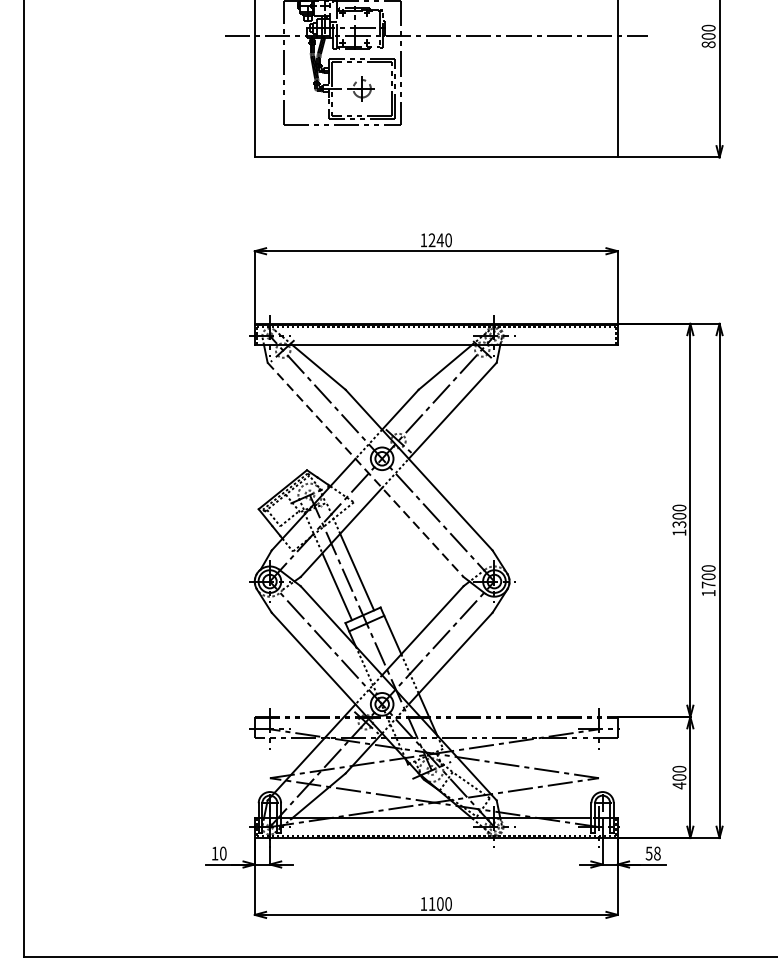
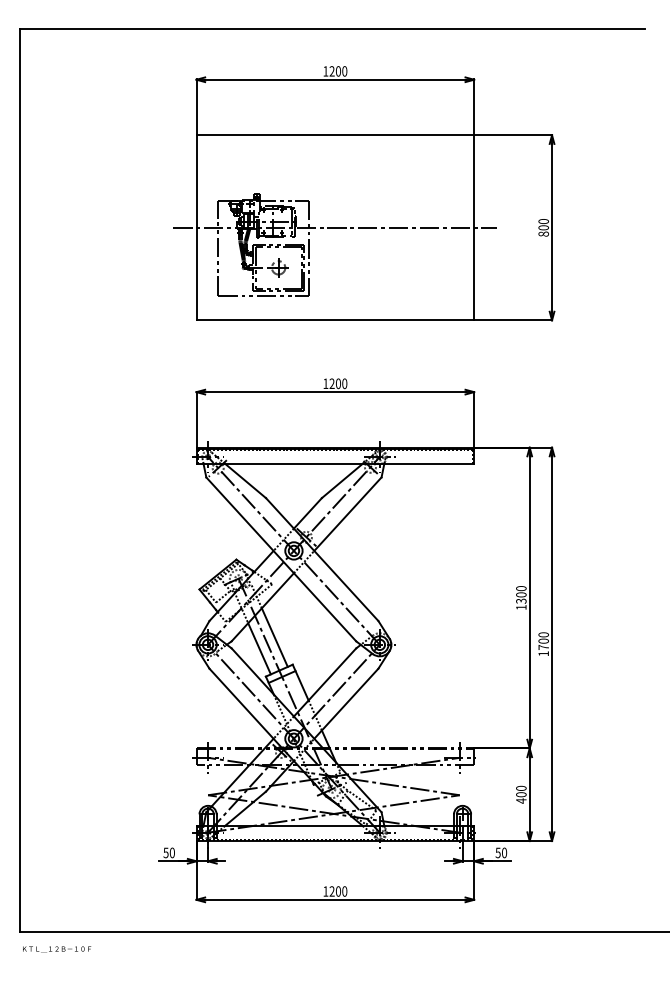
text: (440, 239) -> (338, 383), 1240 -> 1200
line: (365, 470) -> (281, 559), dashed -> solid
text: (214, 853) -> (165, 852), 10 -> 50
text: (657, 853) -> (504, 852), 58 -> 50
text: (431, 904) -> (331, 891), 1100 -> 1200

